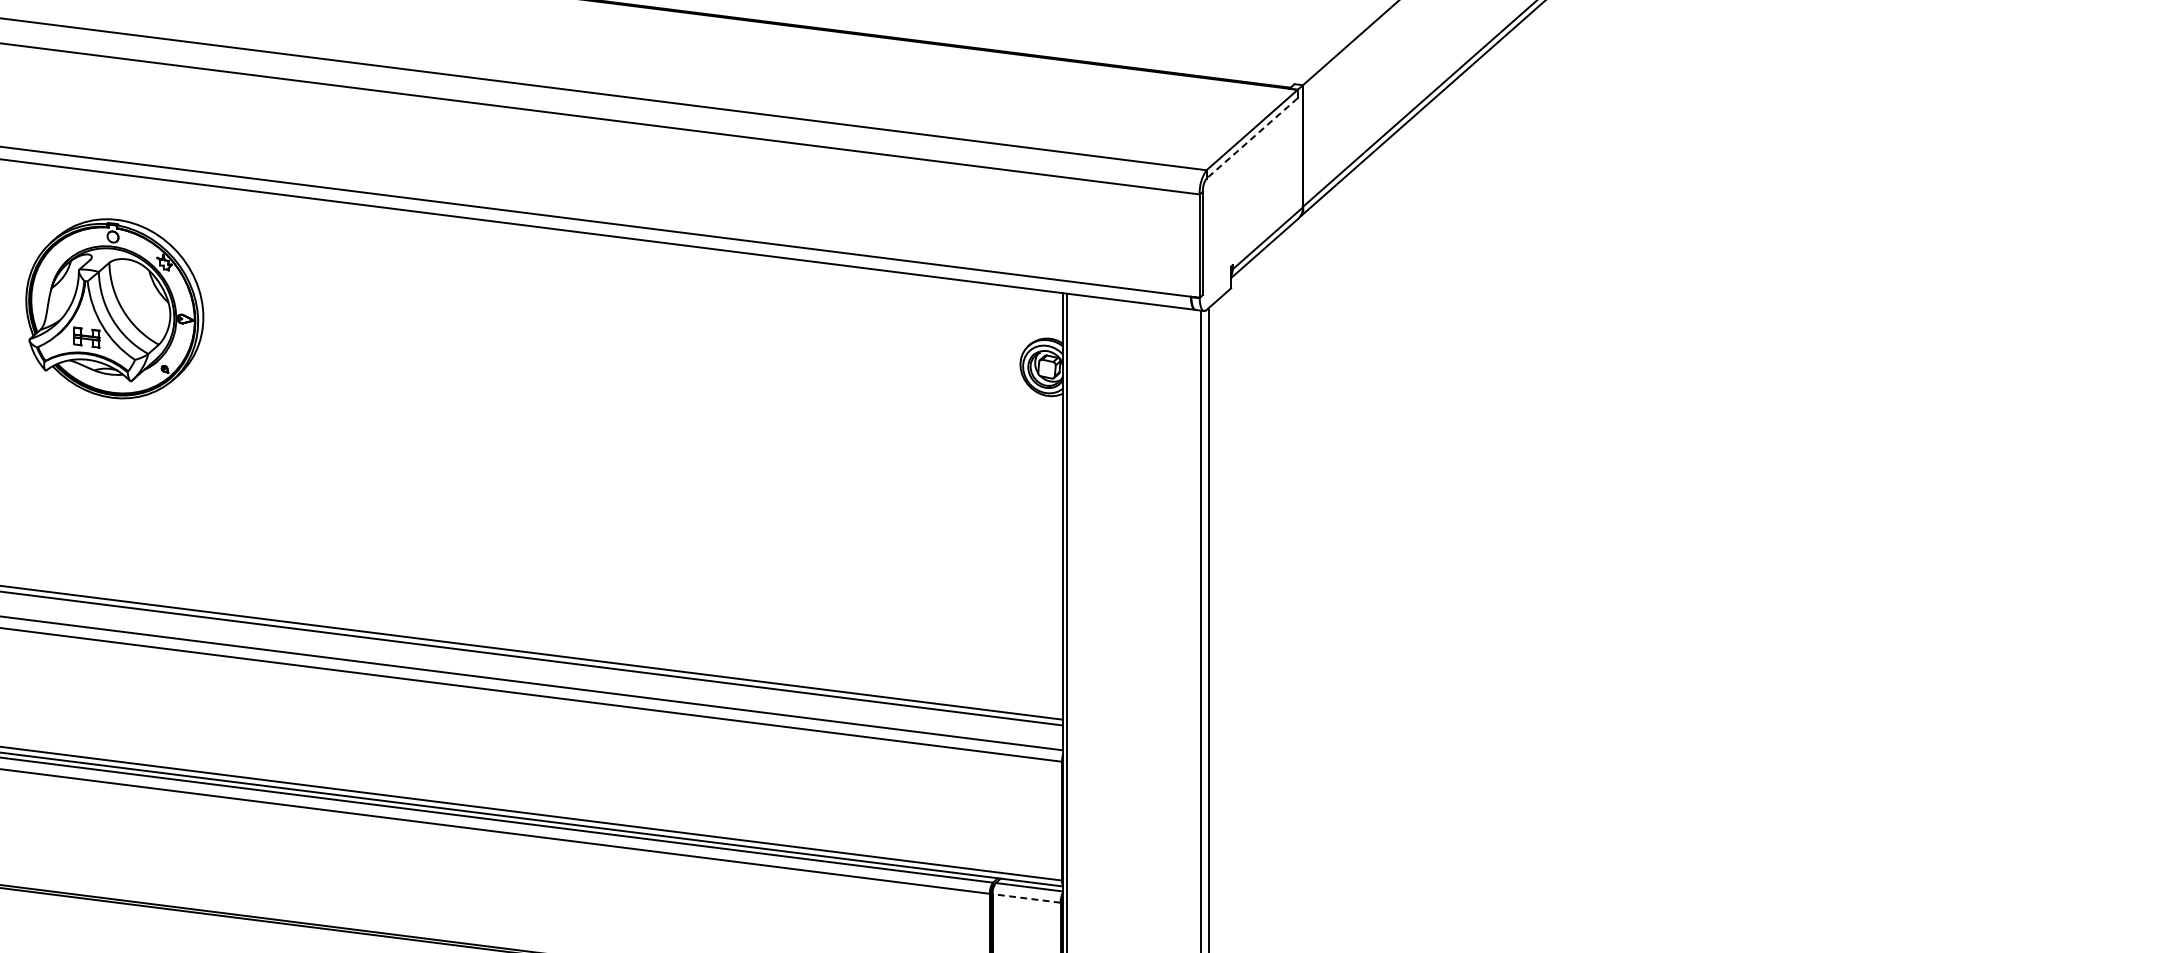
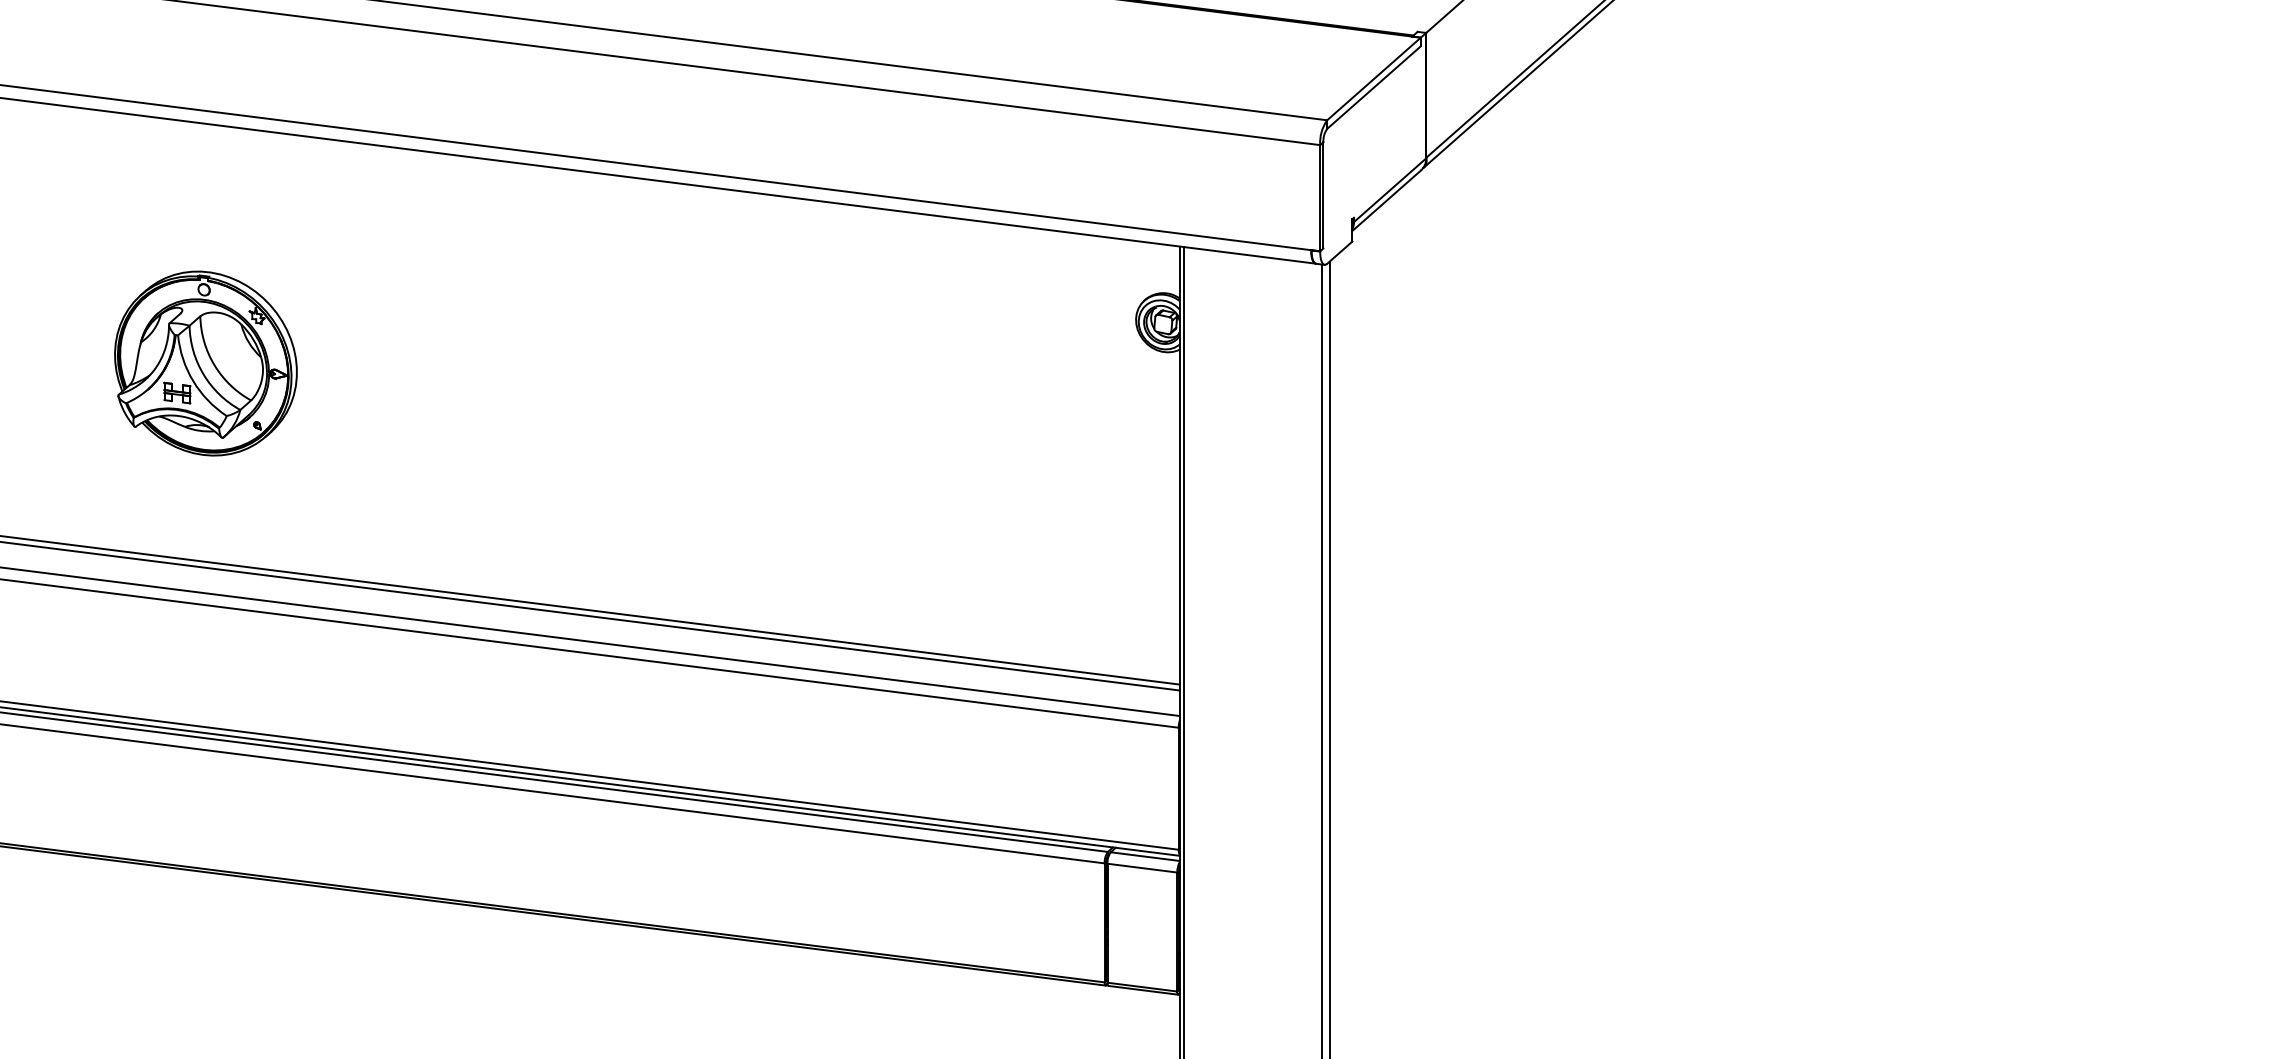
line: (1251, 138) -> (1373, 87), dashed -> solid
part: (114, 308) -> (205, 363), moved
line: (1025, 898) -> (1141, 868), dashed -> solid

